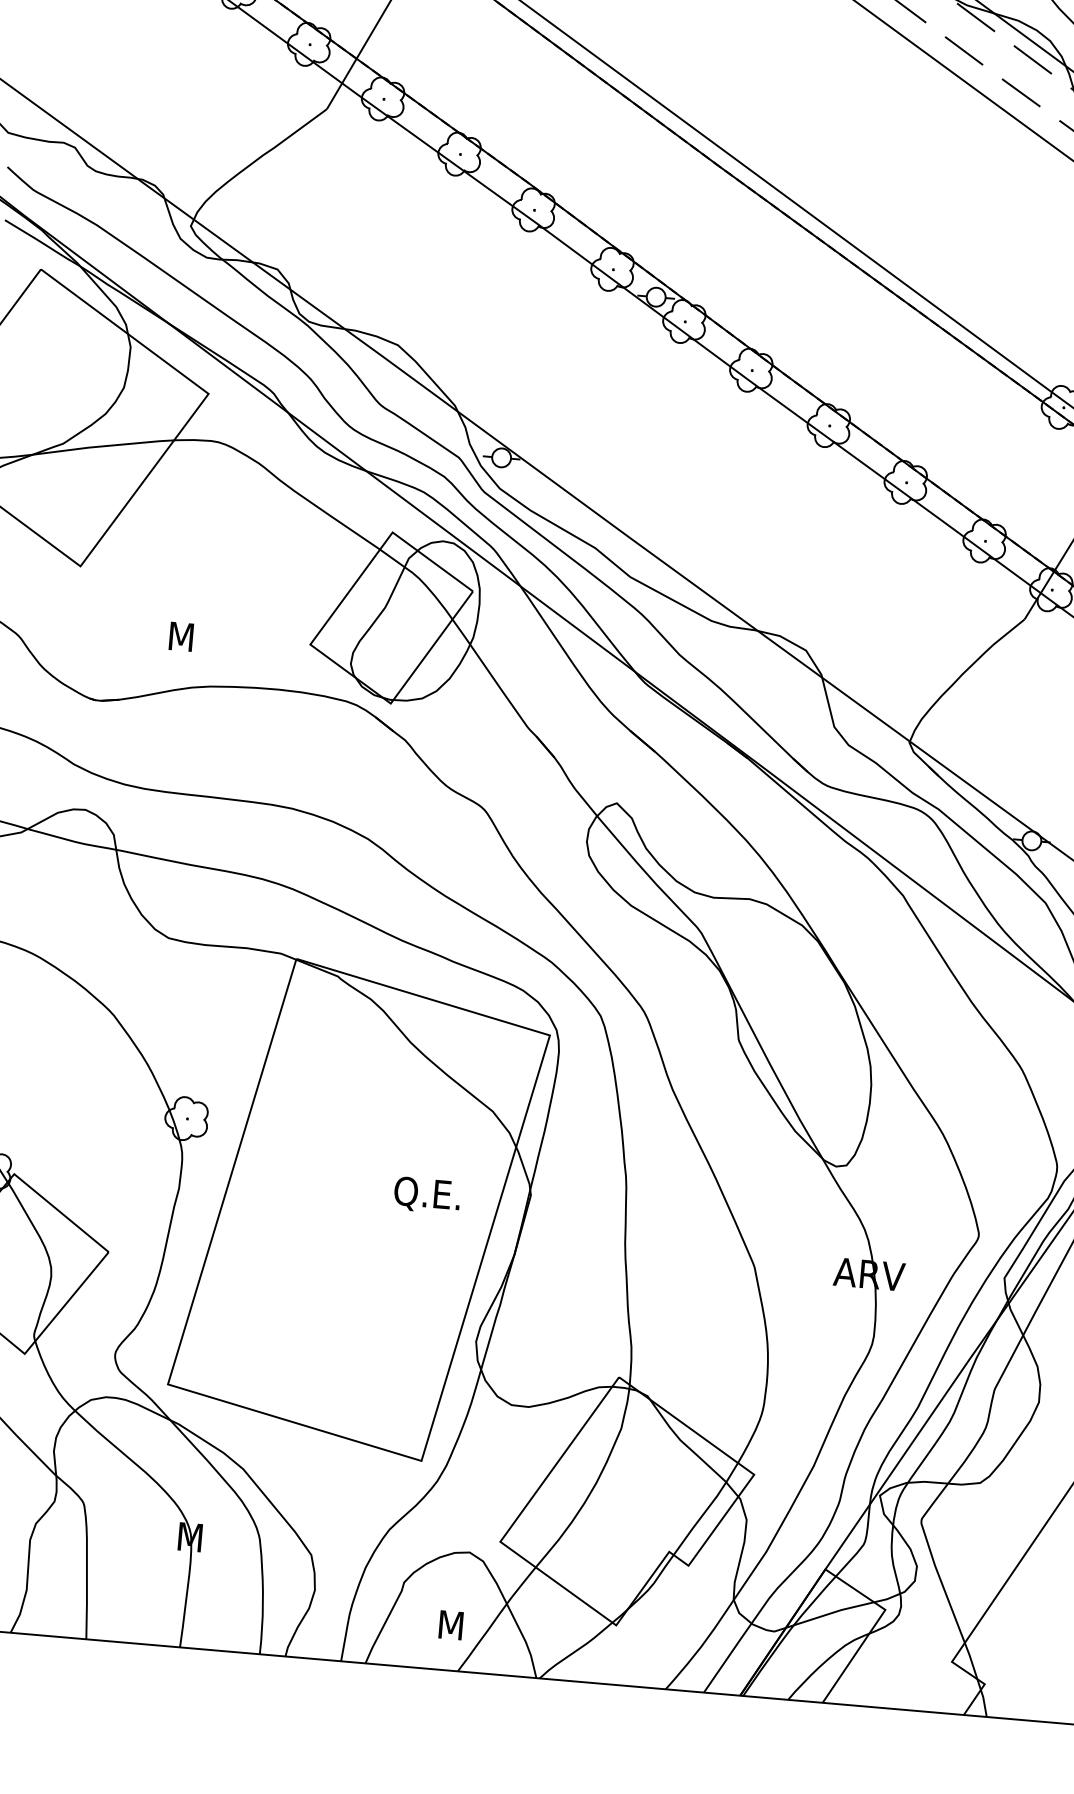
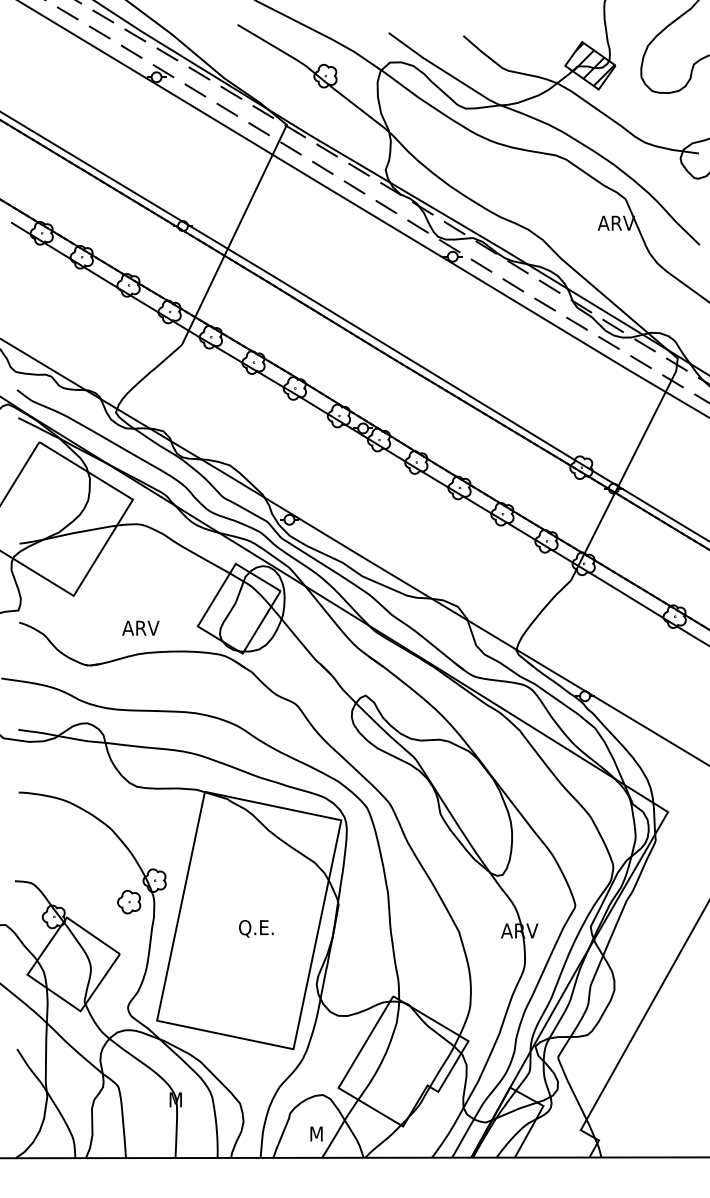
text: (201, 637) -> (140, 627), M -> ARV
part: (135, 1155) -> (129, 902), added
text: (427, 1194) -> (256, 928), moved

